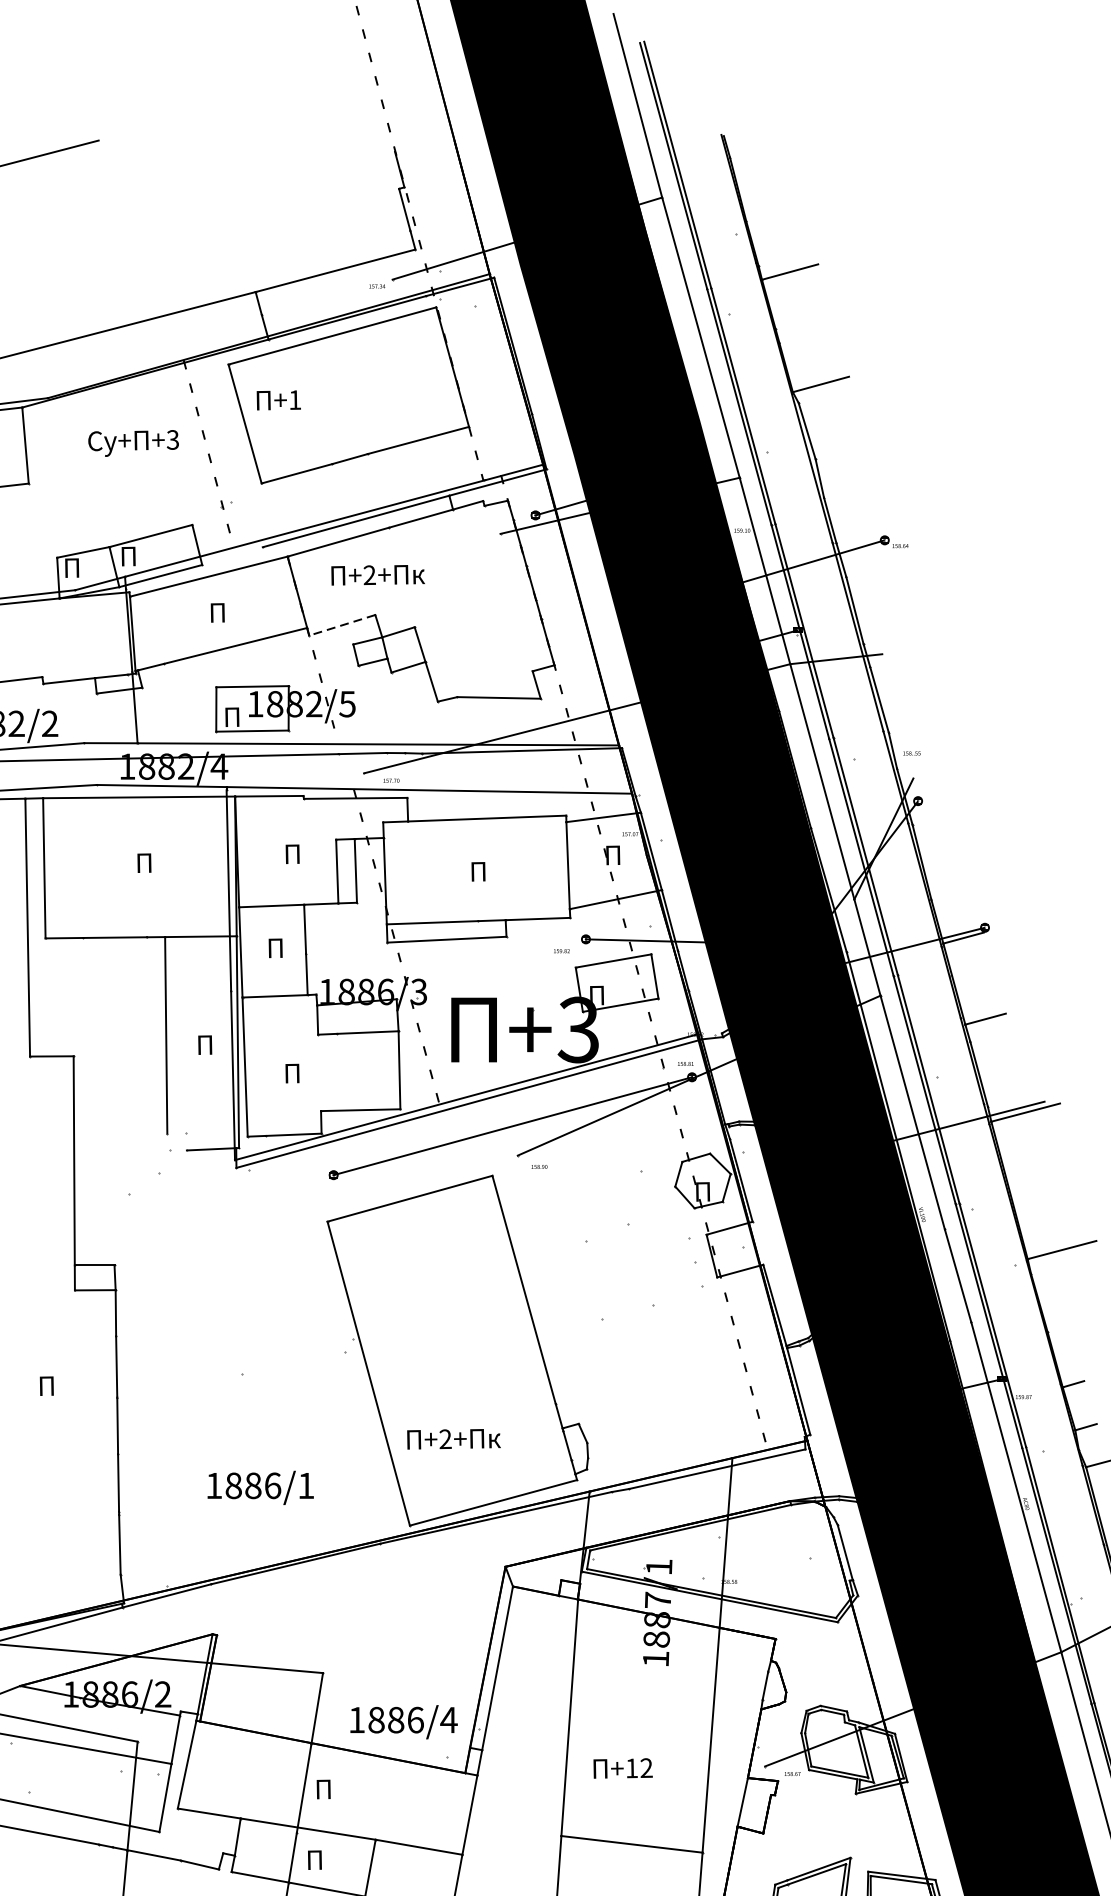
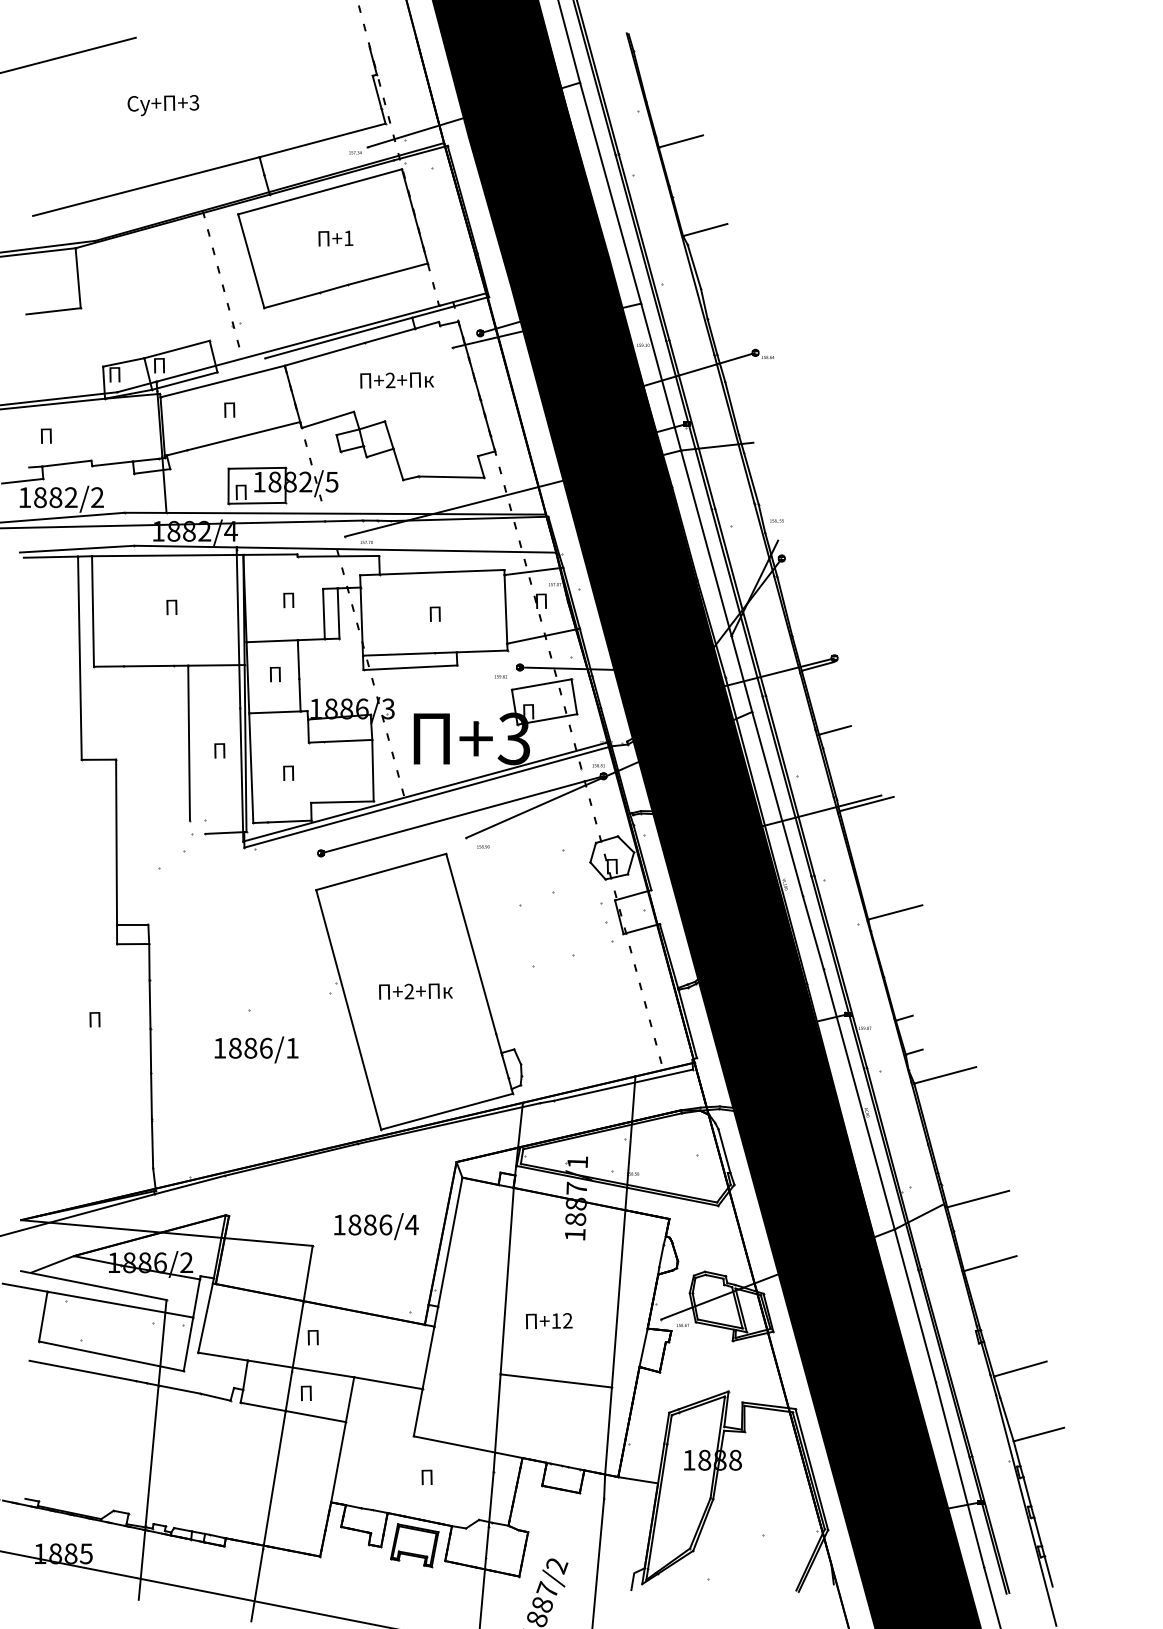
text: (278, 400) -> (335, 238), moved
text: (133, 443) -> (163, 105), moved
text: (377, 575) -> (396, 380), moved
line: (341, 626) -> (327, 420), dashed -> solid
text: (453, 1439) -> (415, 991), moved
text: (260, 1487) -> (256, 1049), moved
text: (403, 1722) -> (376, 1226), moved

